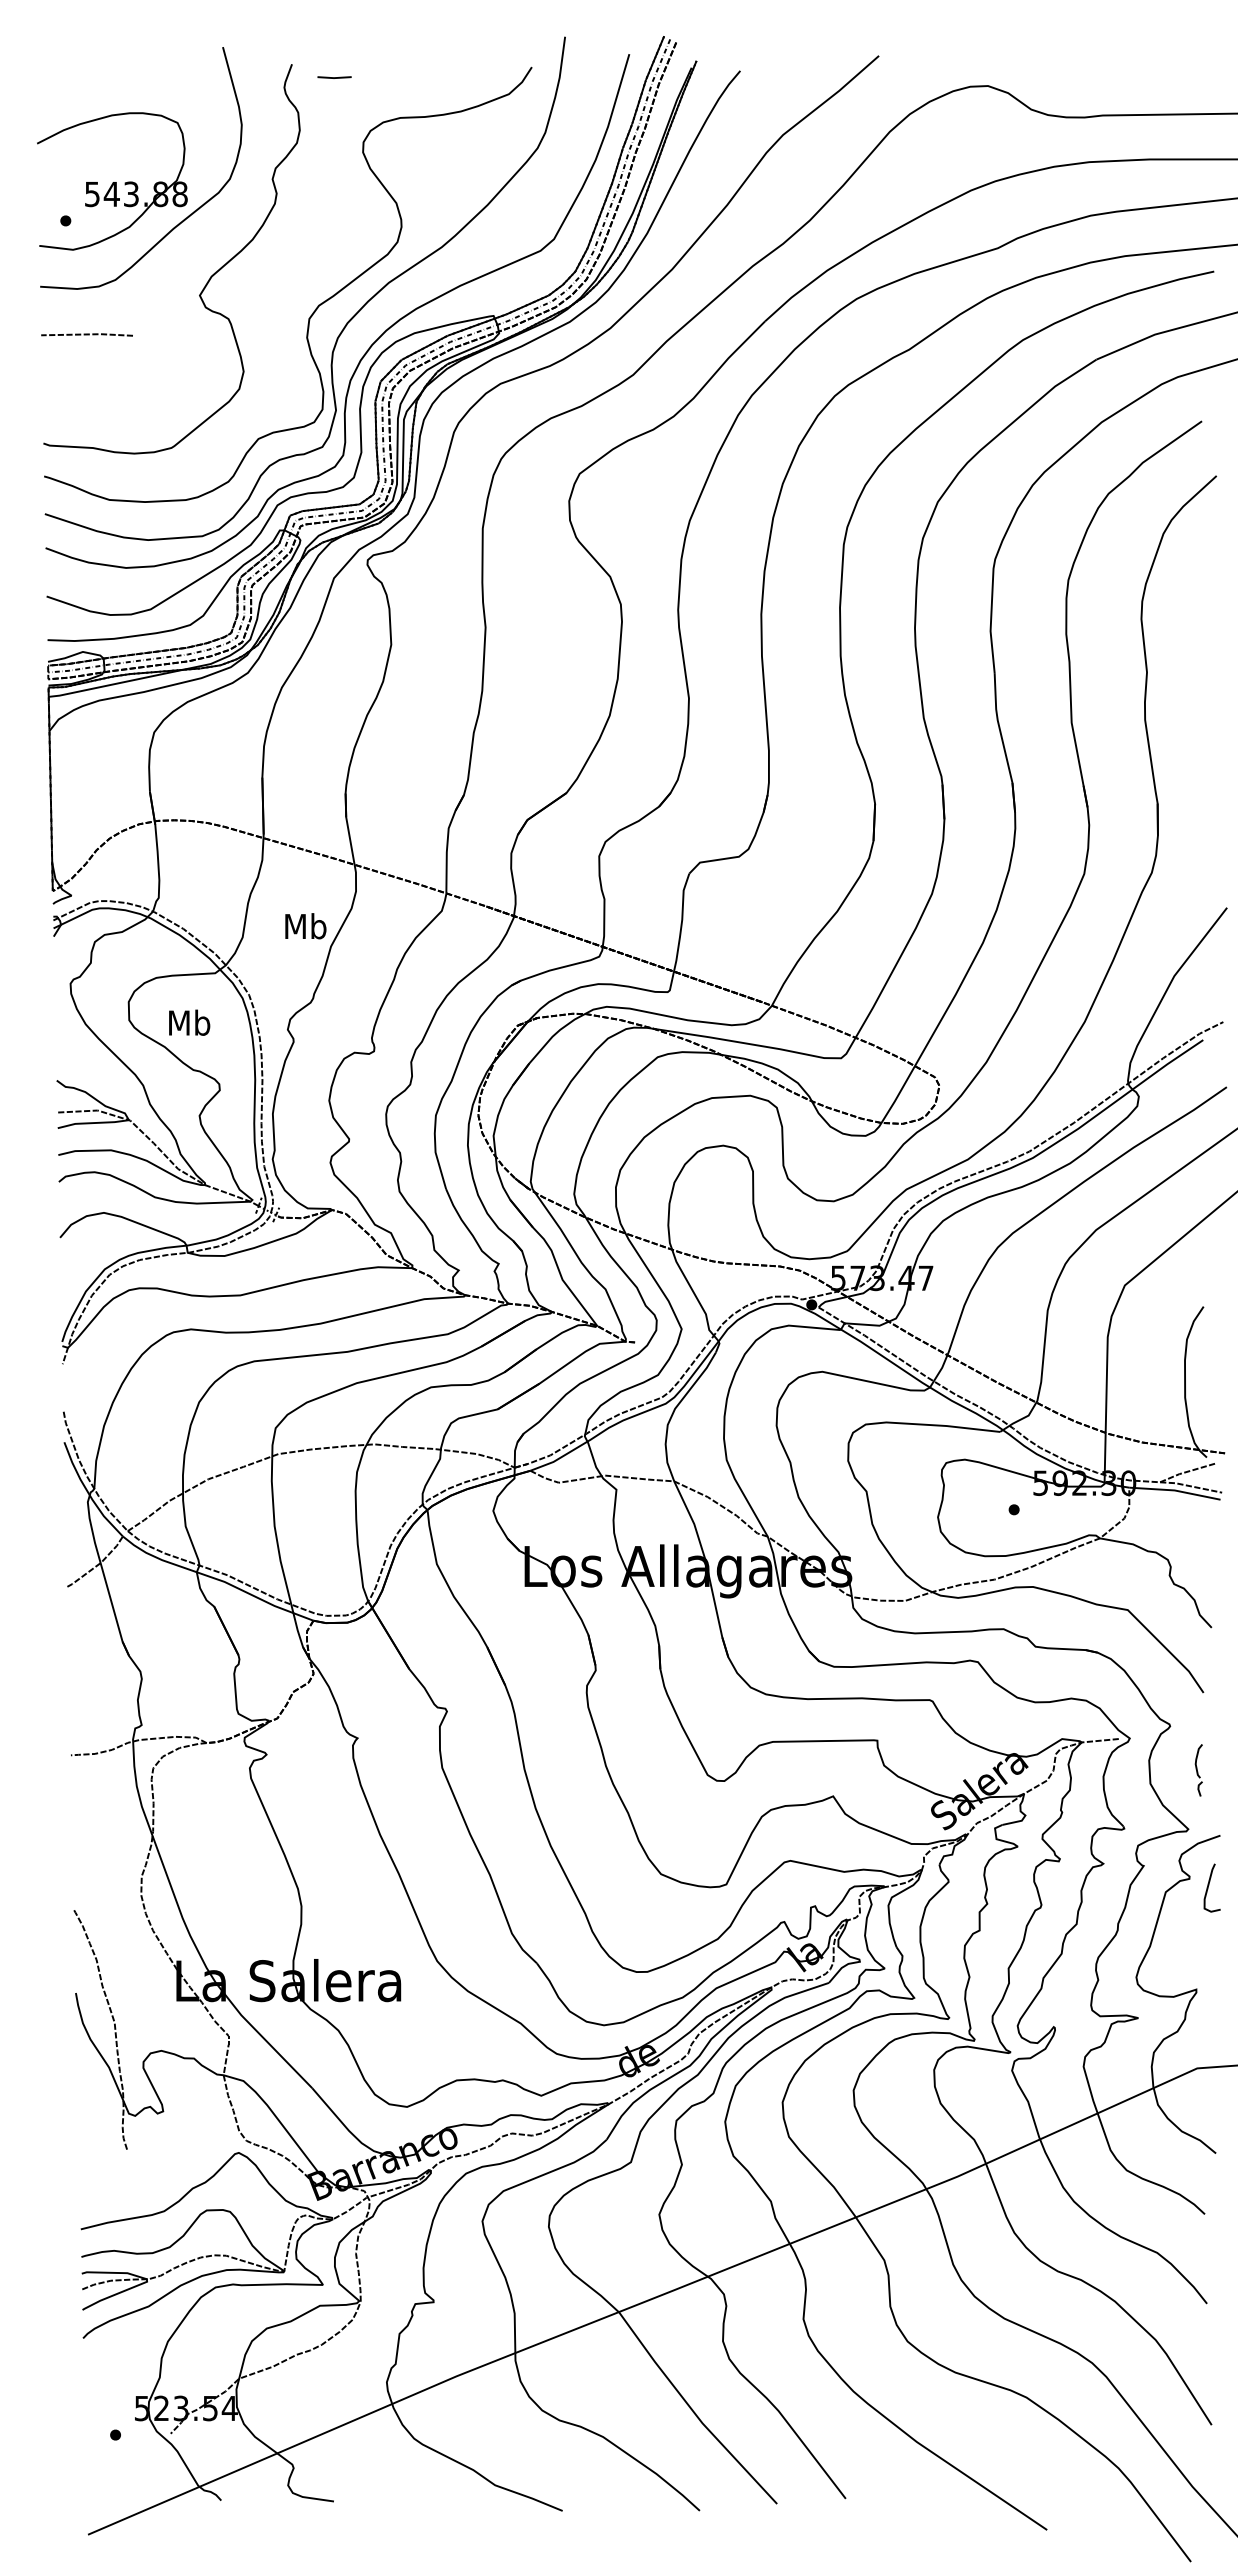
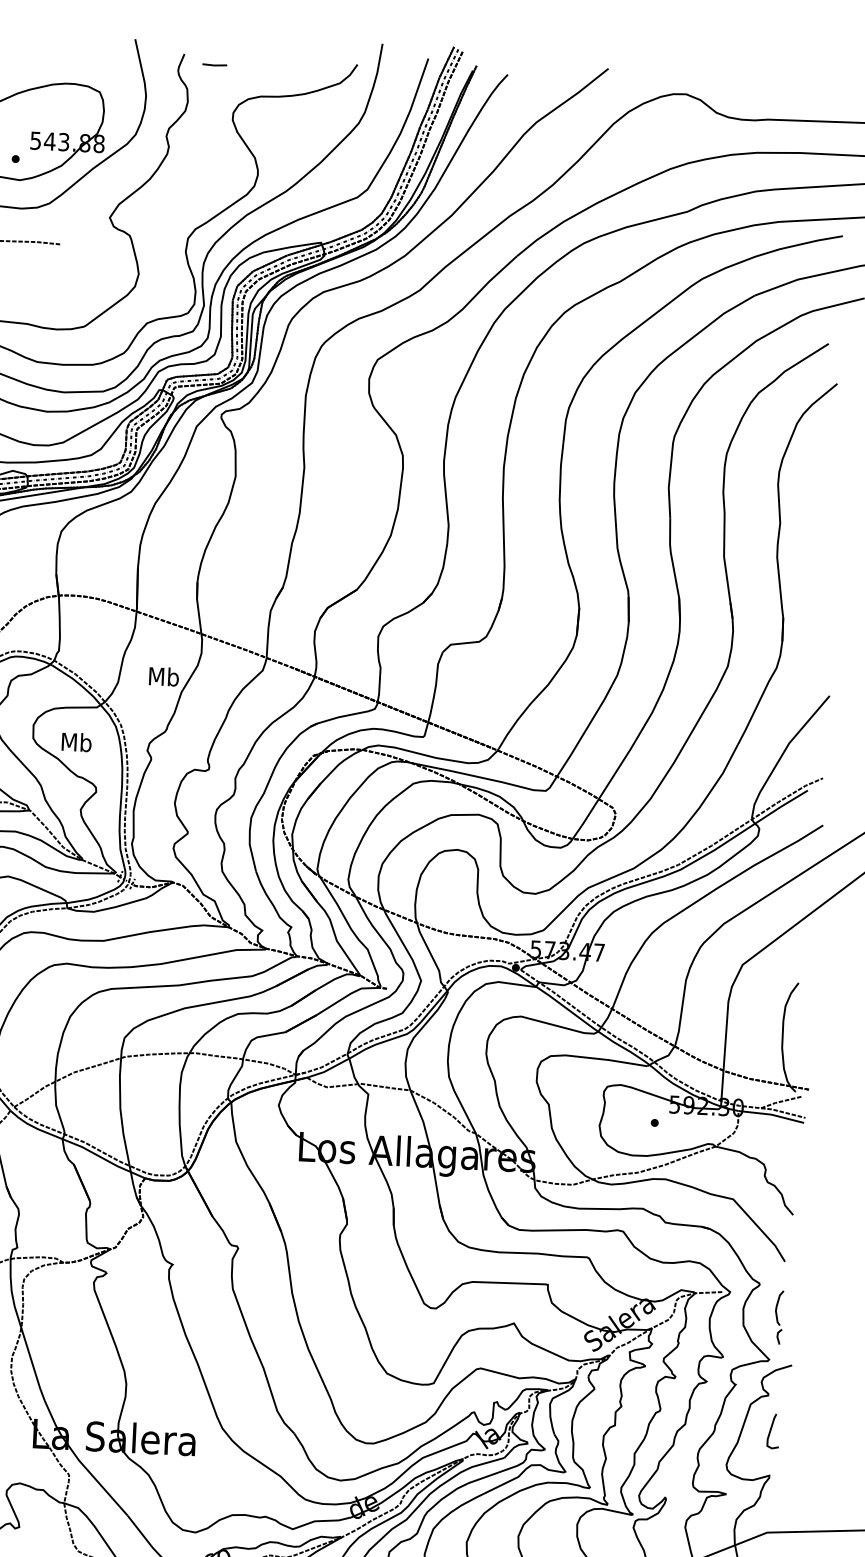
part: (1198, 1770) -> (778, 1317), size x1.43
curve: (1209, 1885) -> (771, 1429), moved

